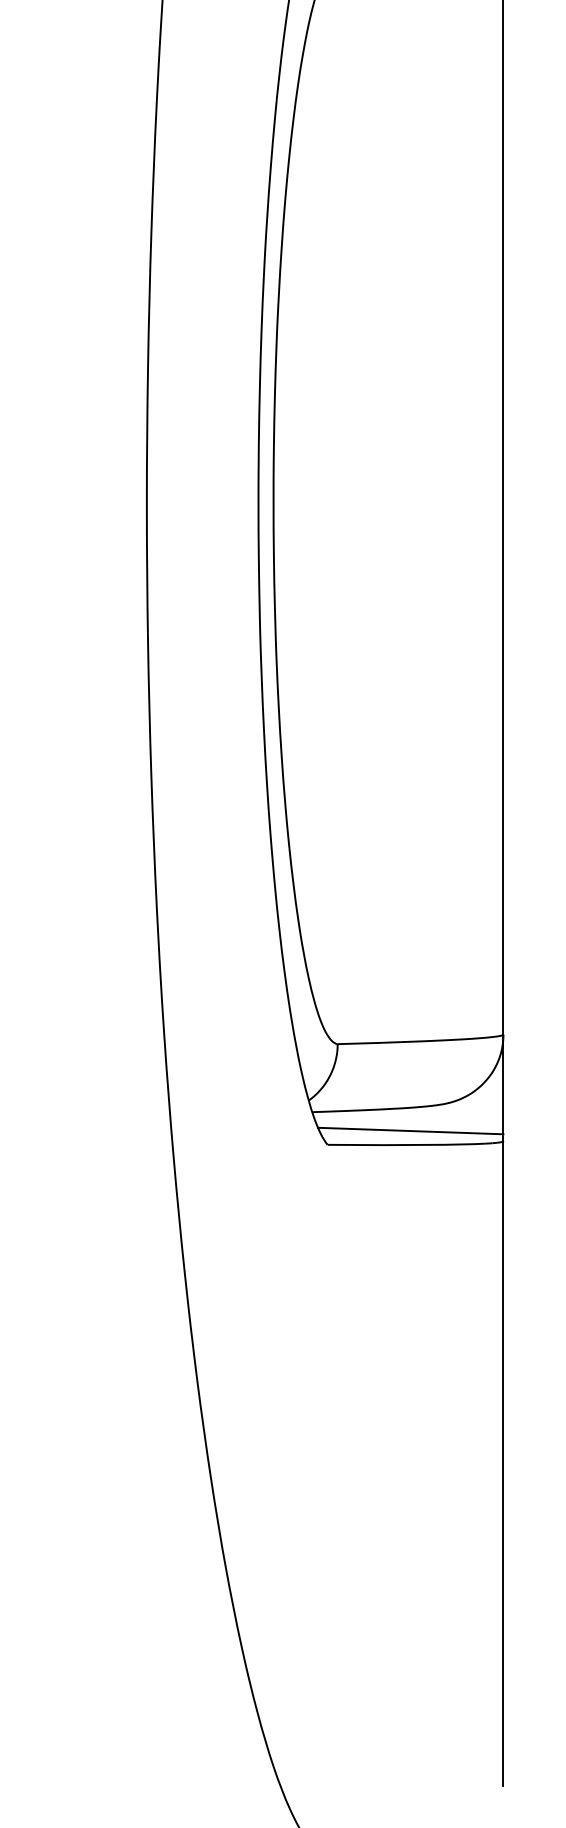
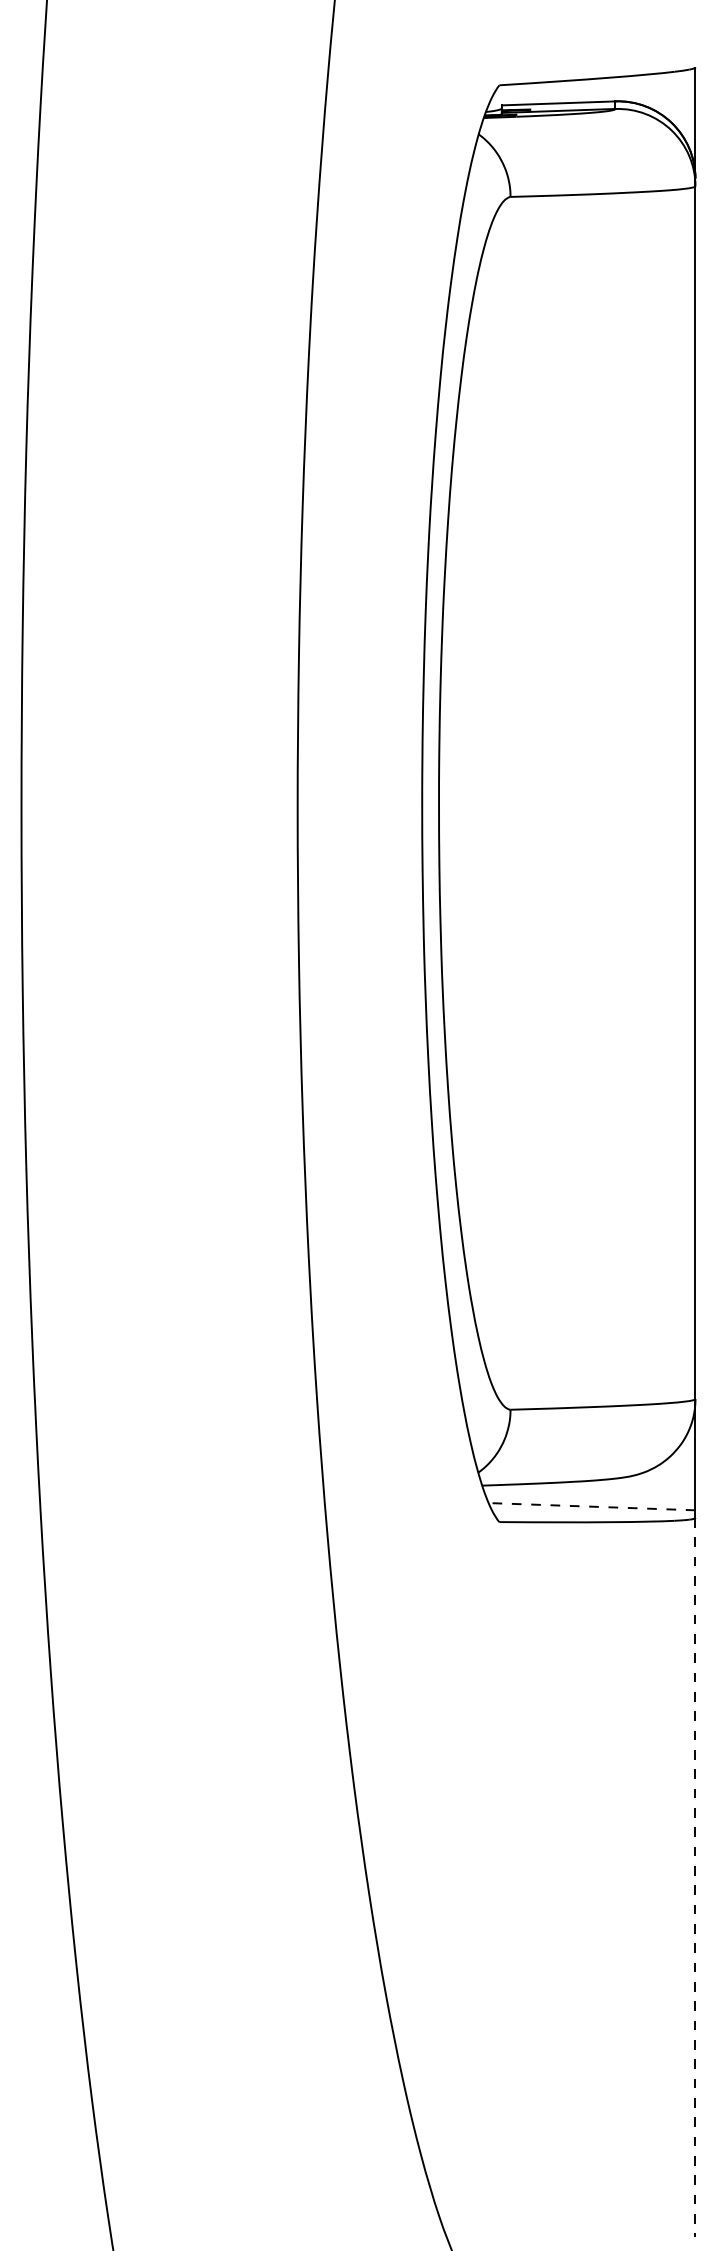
line: (410, 1130) -> (591, 1506), solid -> dashed
line: (503, 1463) -> (695, 1877), solid -> dashed

